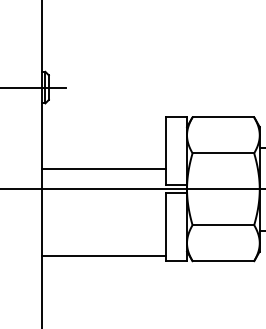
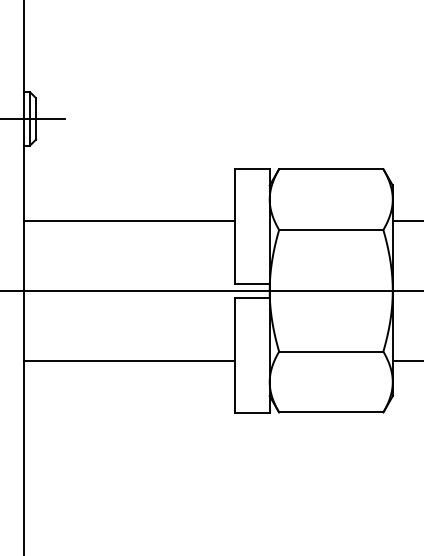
line: (103, 168) -> (128, 220), moved
line: (103, 255) -> (128, 360), moved

